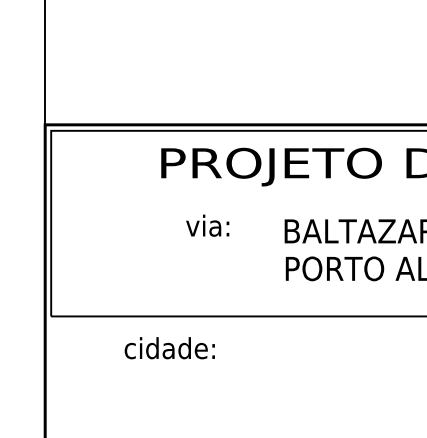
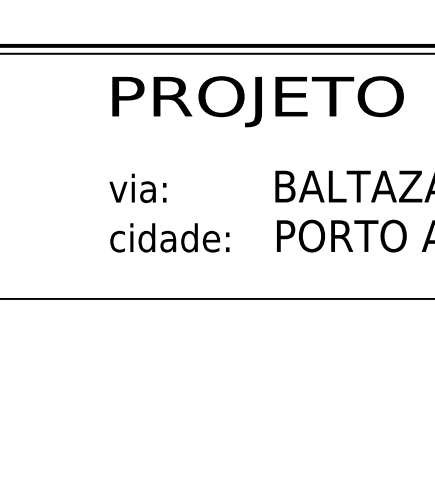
text: (207, 225) -> (137, 188), moved
text: (169, 348) -> (169, 238), moved

